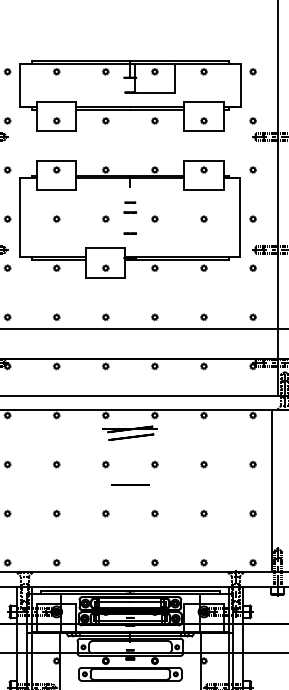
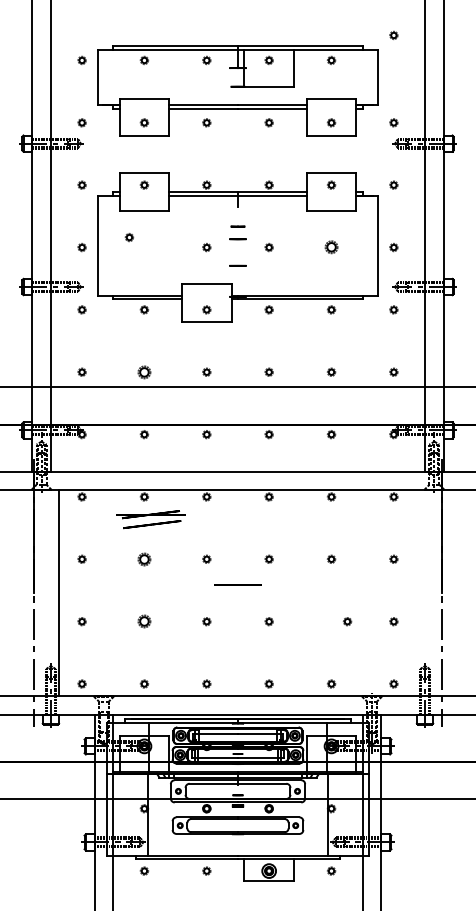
part: (252, 71) -> (393, 35), moved
part: (56, 219) -> (129, 237), moved
part: (203, 219) -> (331, 247), size x1.6
part: (56, 316) -> (144, 371), size x1.6
part: (129, 433) -> (150, 519), moved
part: (56, 463) -> (144, 558), size x1.6
line: (271, 491) -> (417, 593), removed
part: (56, 513) -> (144, 621), size x1.6
part: (203, 513) -> (347, 621), moved

